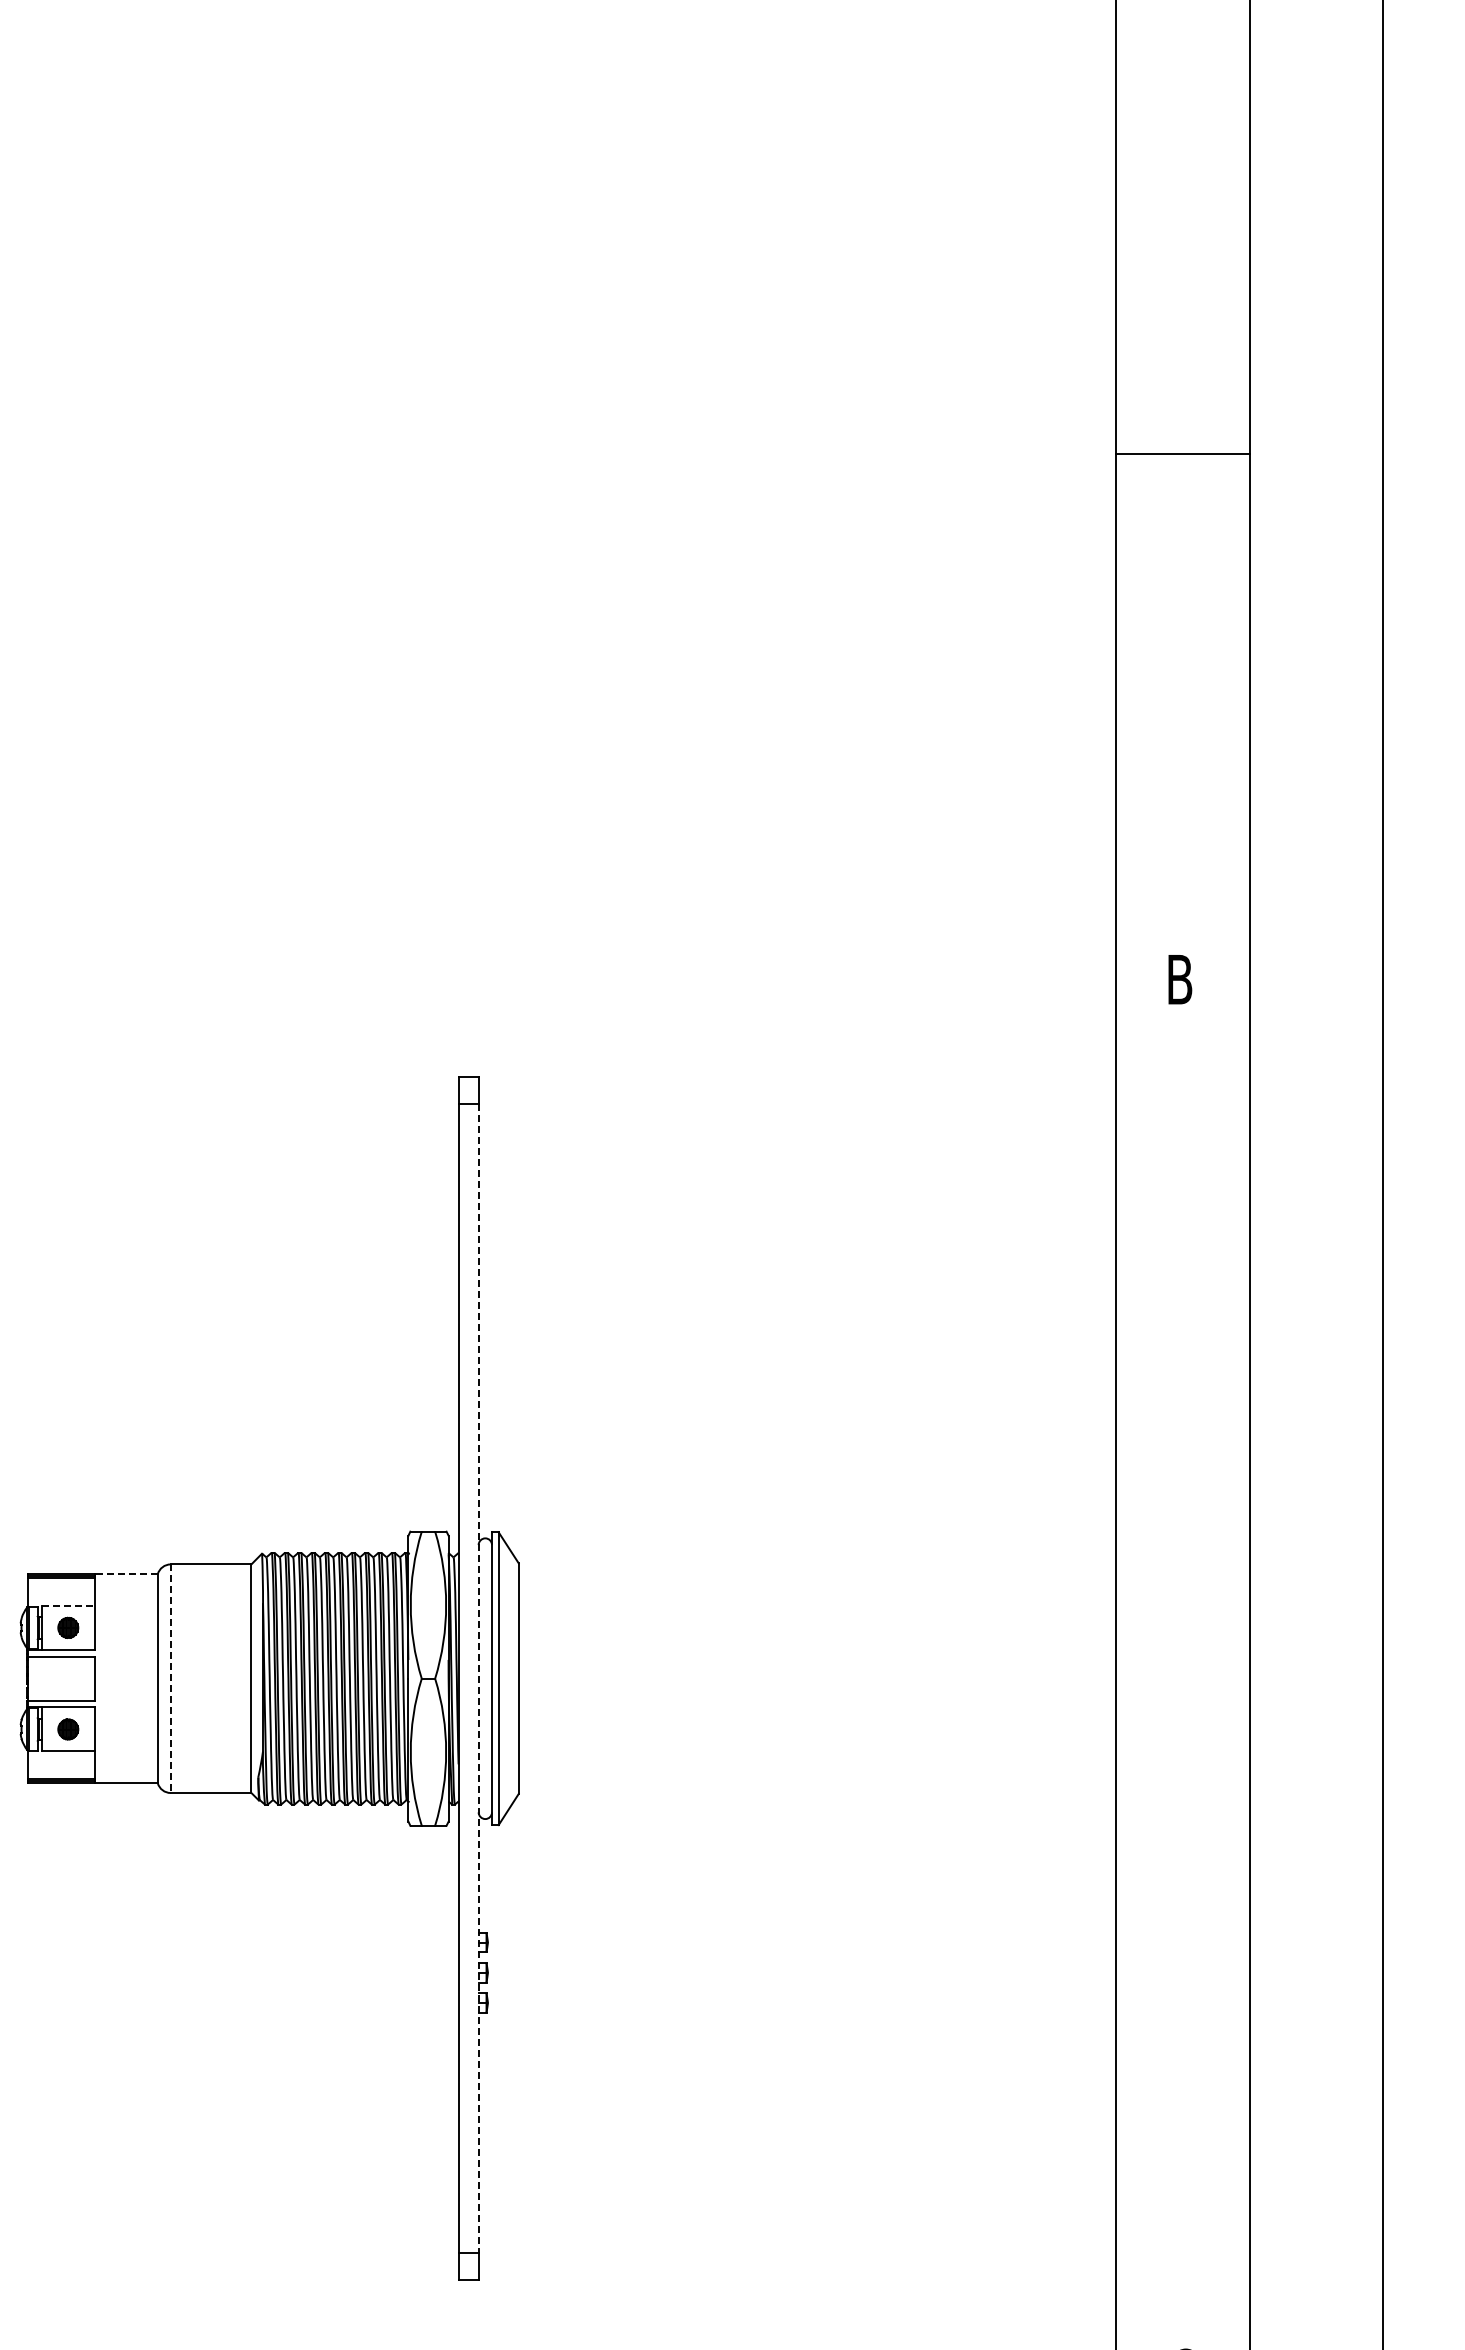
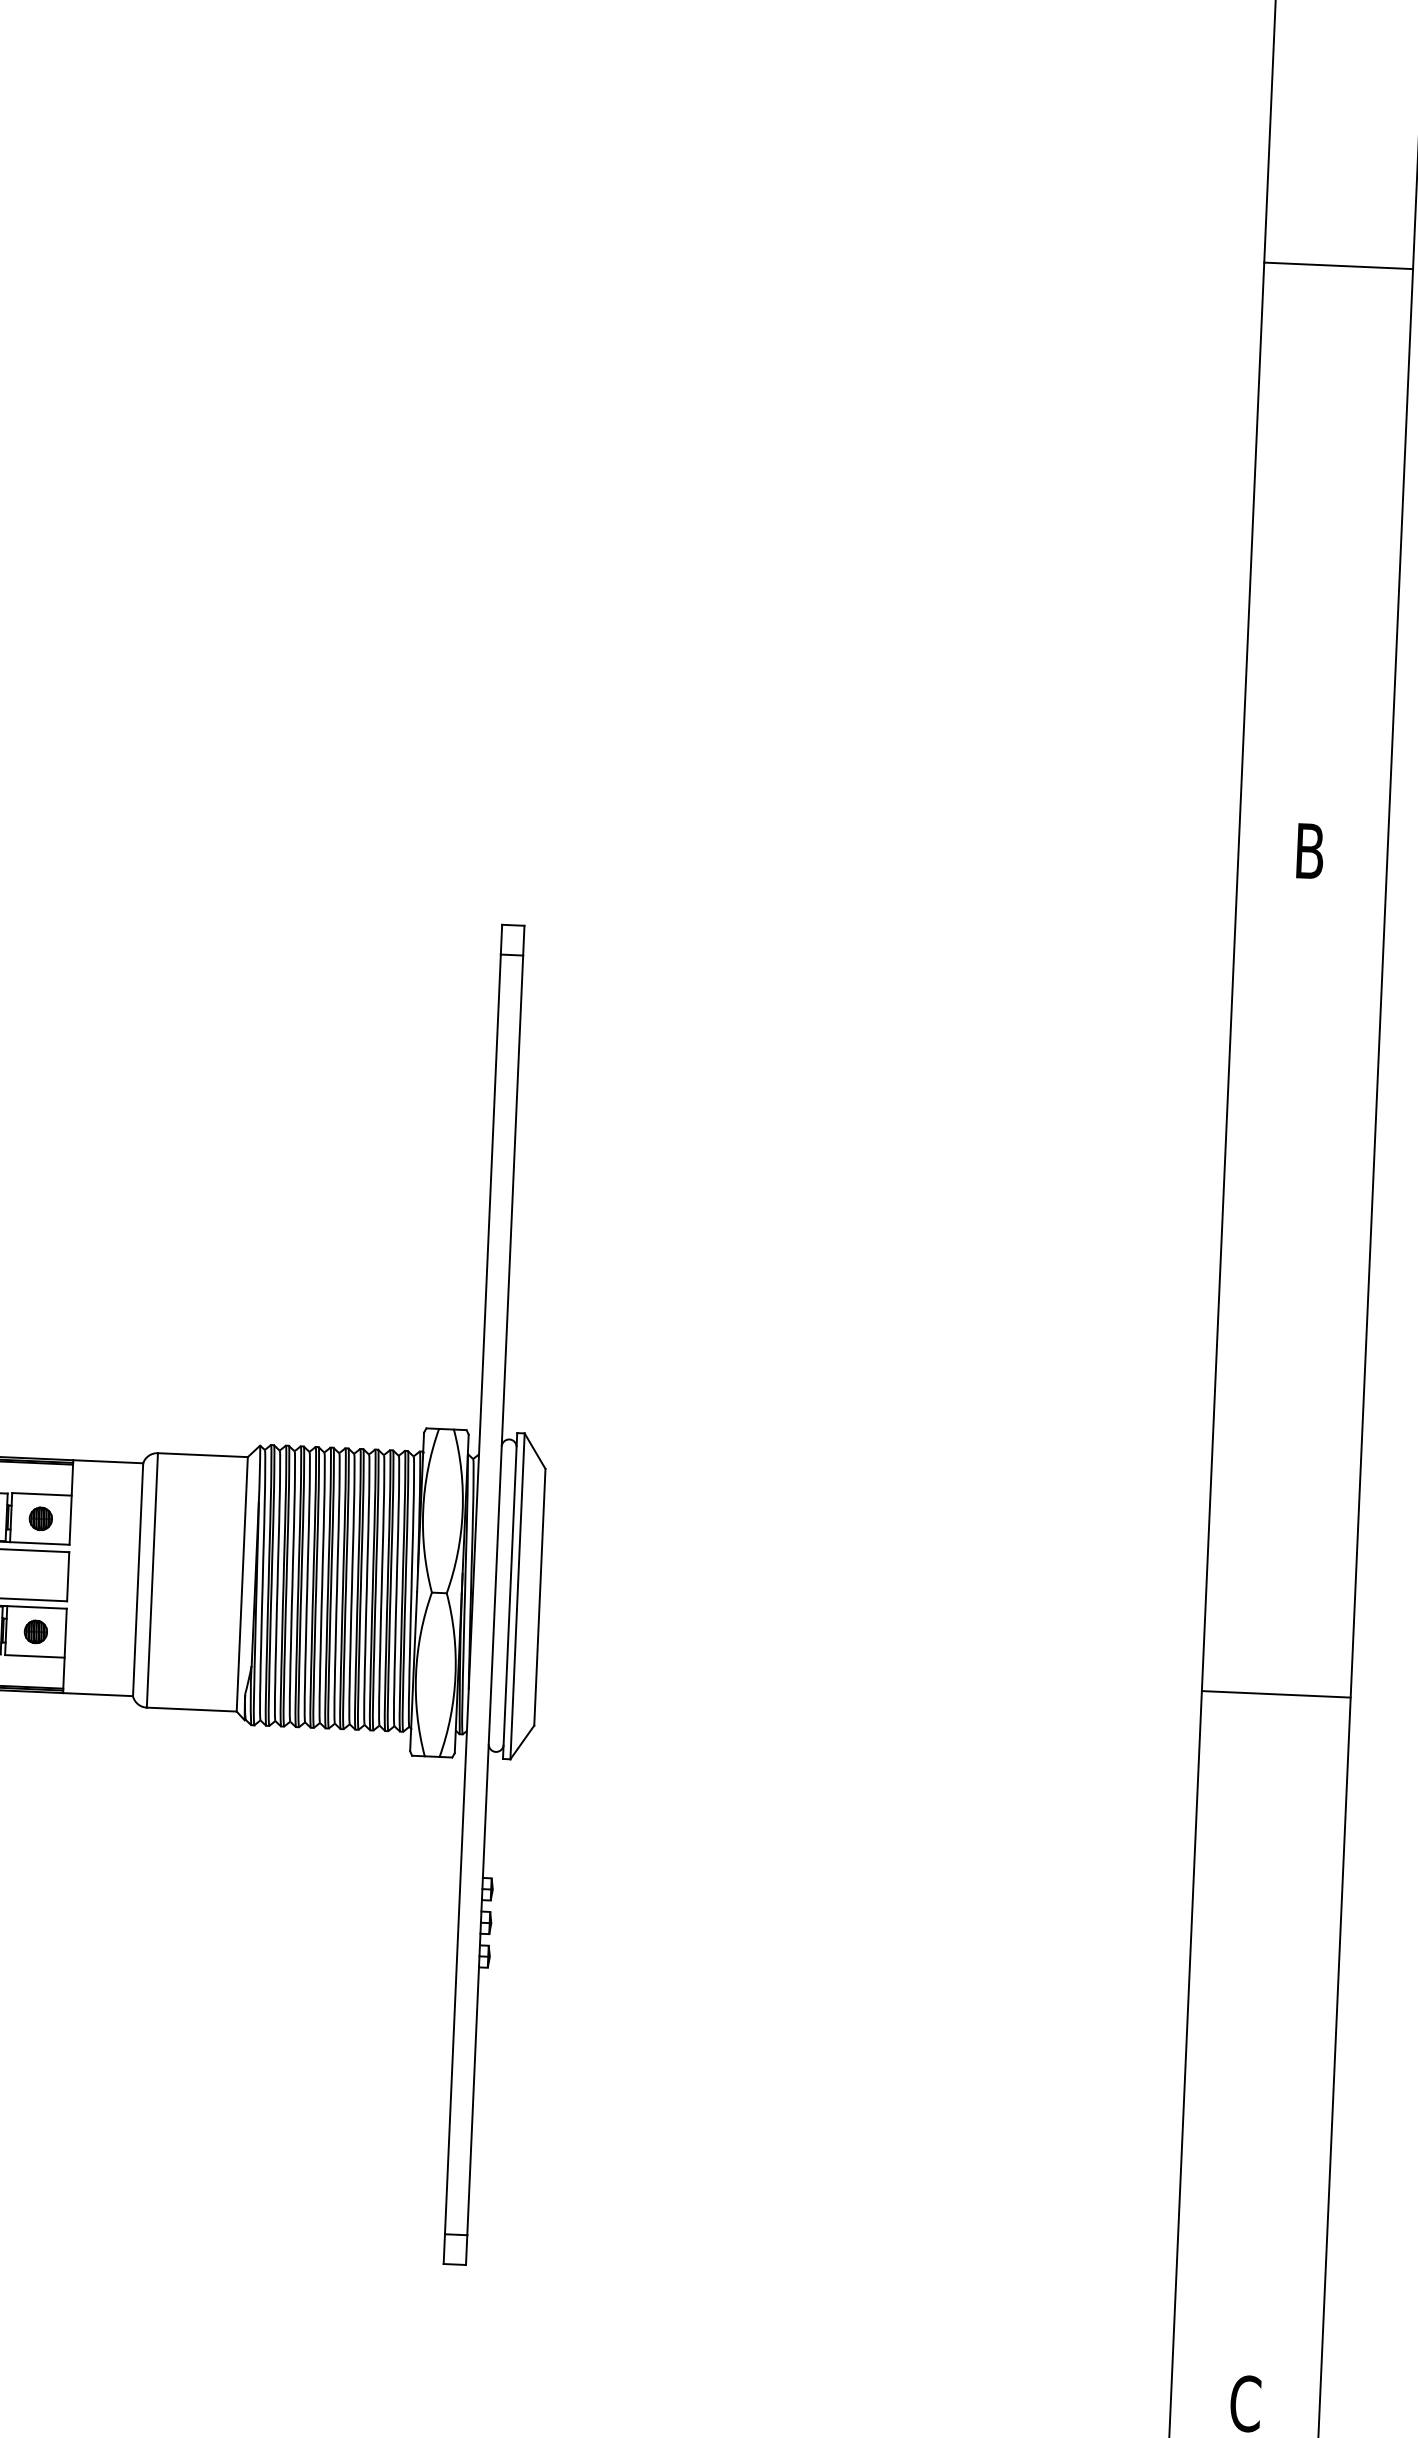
line: (125, 1574) -> (107, 1462), dashed -> solid
line: (68, 1605) -> (42, 1493), dashed -> solid
line: (478, 1678) -> (495, 1595), dashed -> solid
line: (170, 1679) -> (152, 1581), dashed -> solid
line: (1182, 1736) -> (1275, 1693), added

